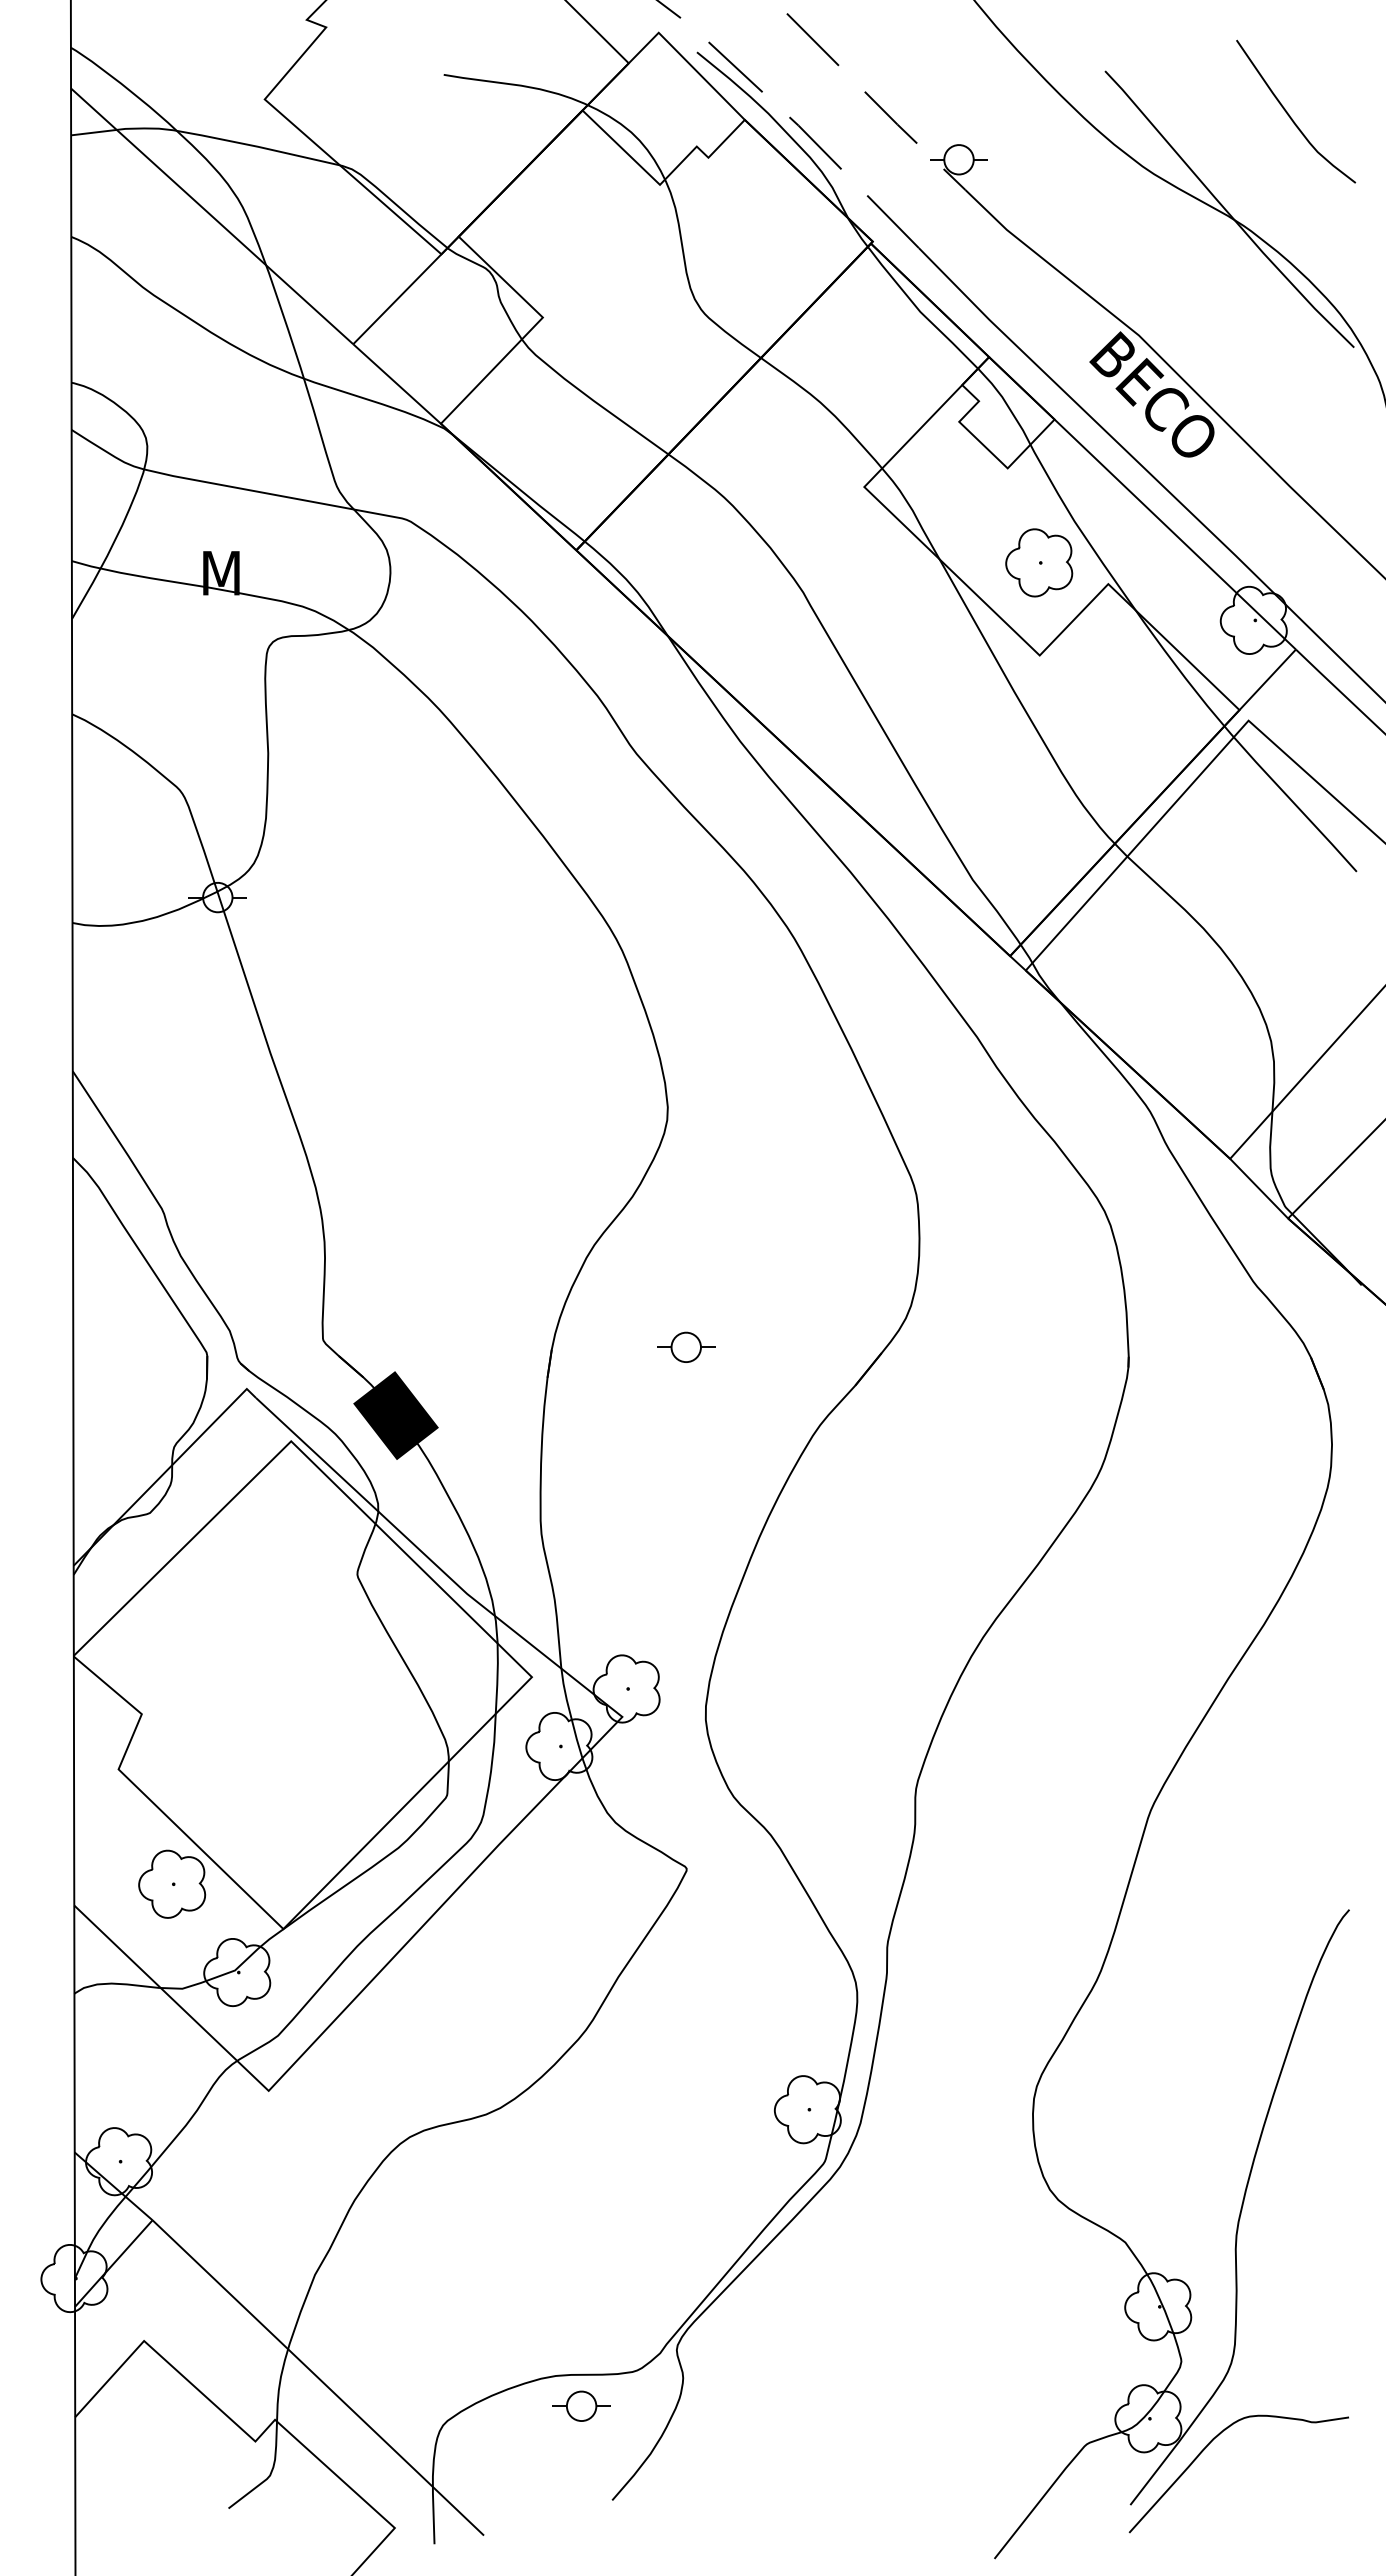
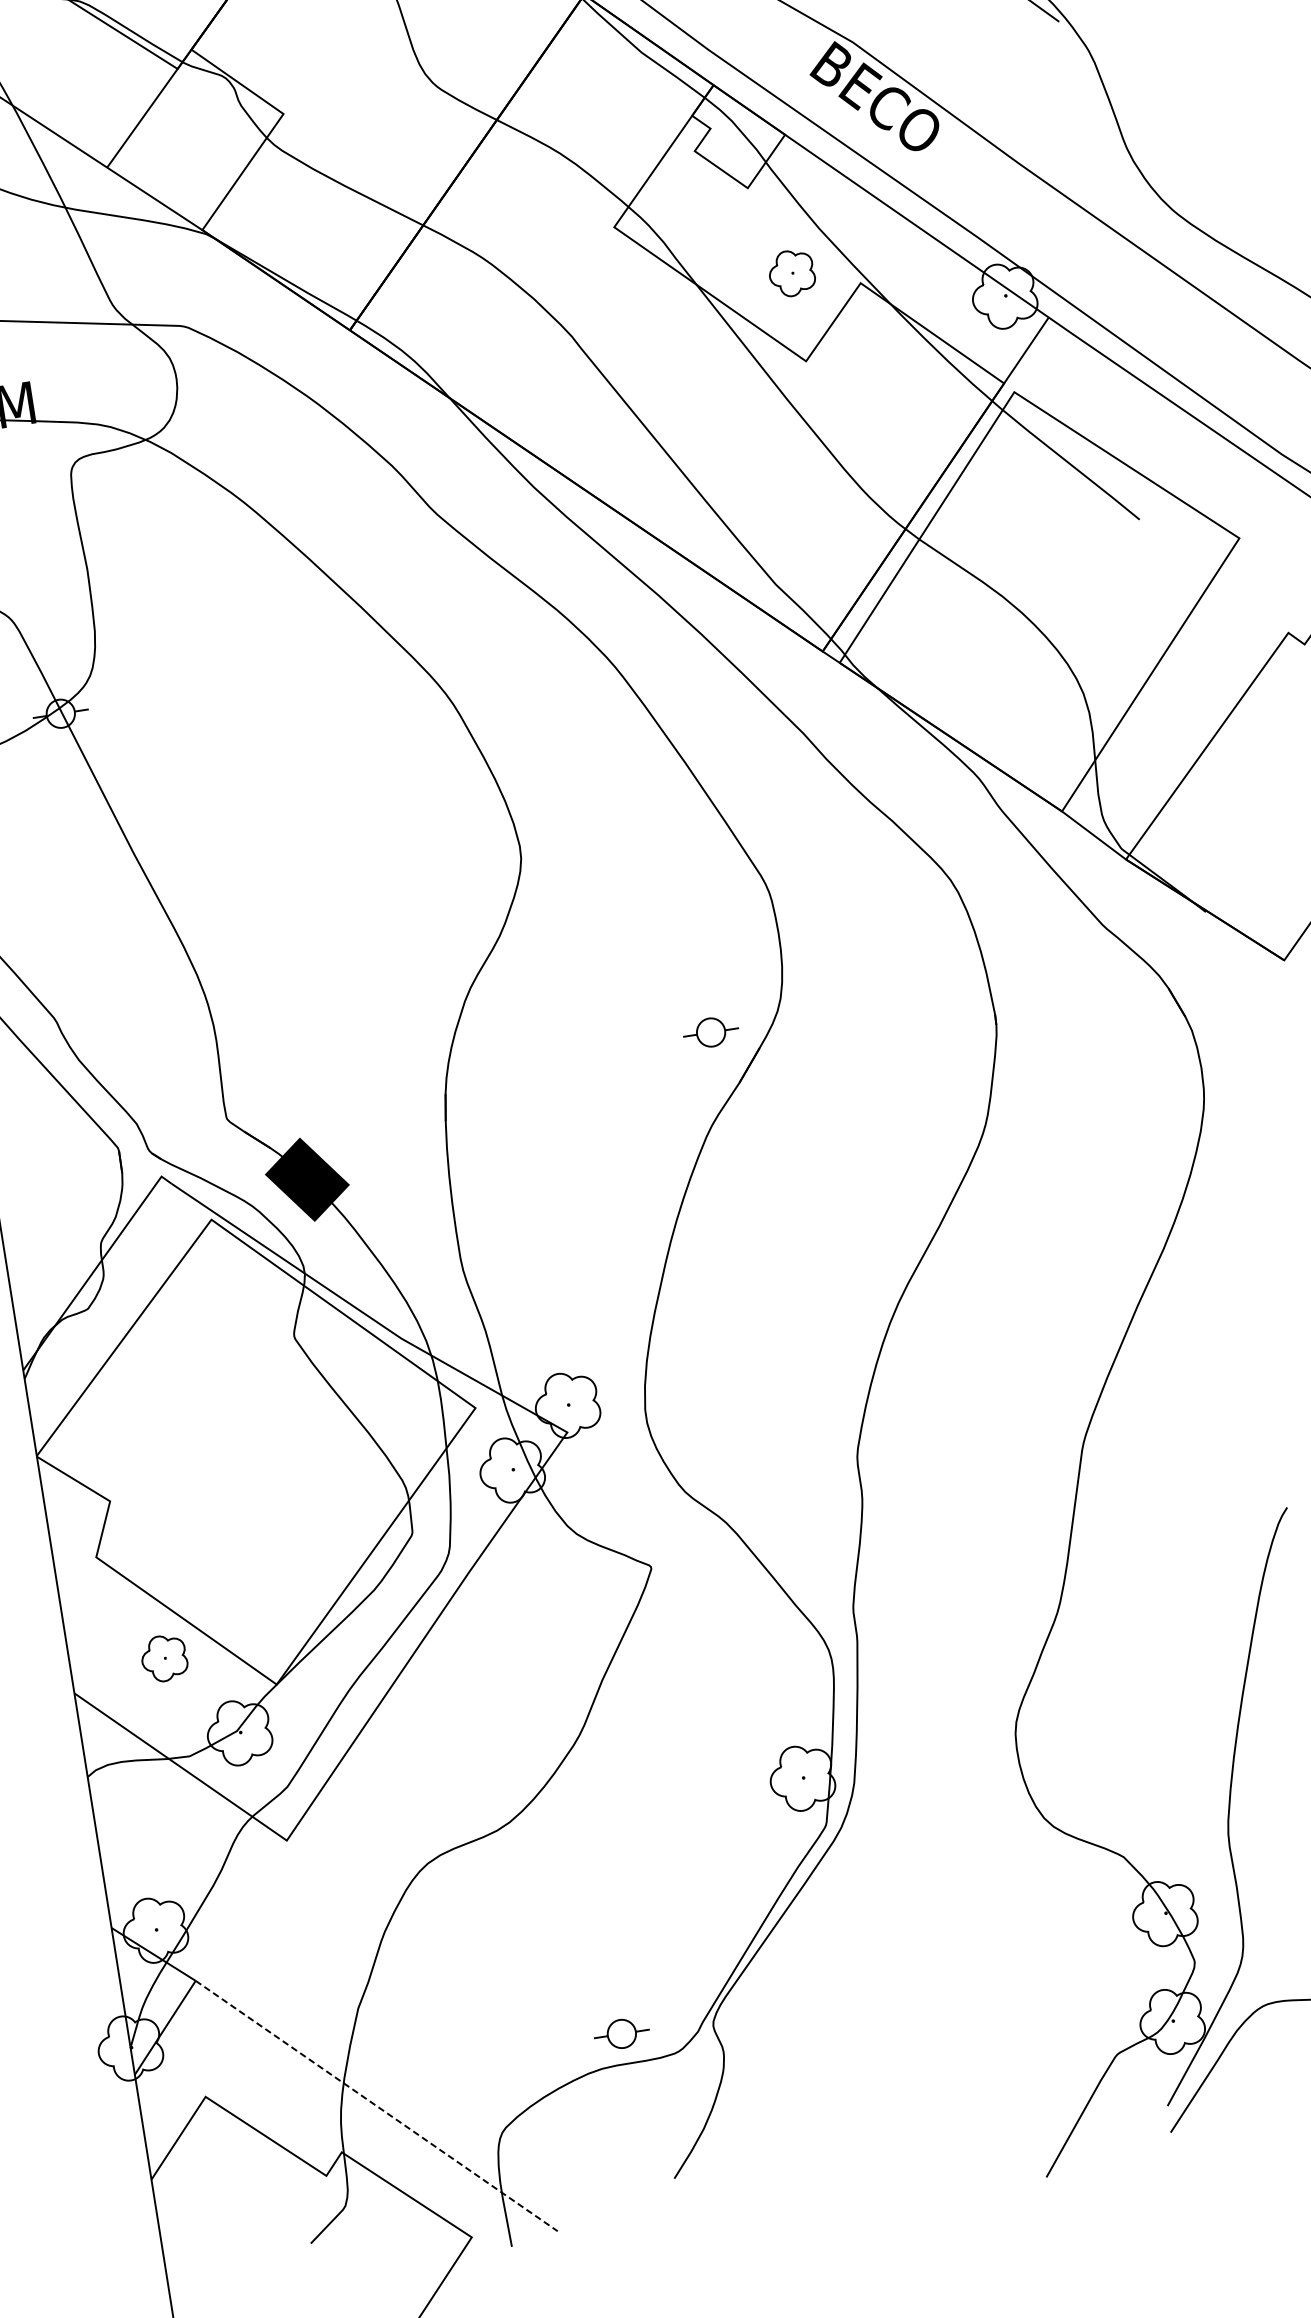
part: (1039, 562) -> (792, 272), size x0.7
part: (686, 1346) -> (711, 1031), moved
part: (172, 1883) -> (164, 1657), size x0.7
line: (318, 2377) -> (376, 2105), solid -> dashed
part: (581, 2405) -> (621, 2033), moved

